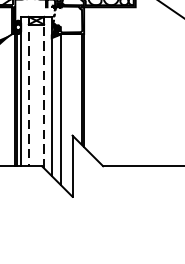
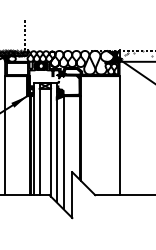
line: (135, 86) -> (119, 135), added
line: (28, 91) -> (39, 139), dashed -> solid
line: (44, 93) -> (51, 140), dashed -> solid

